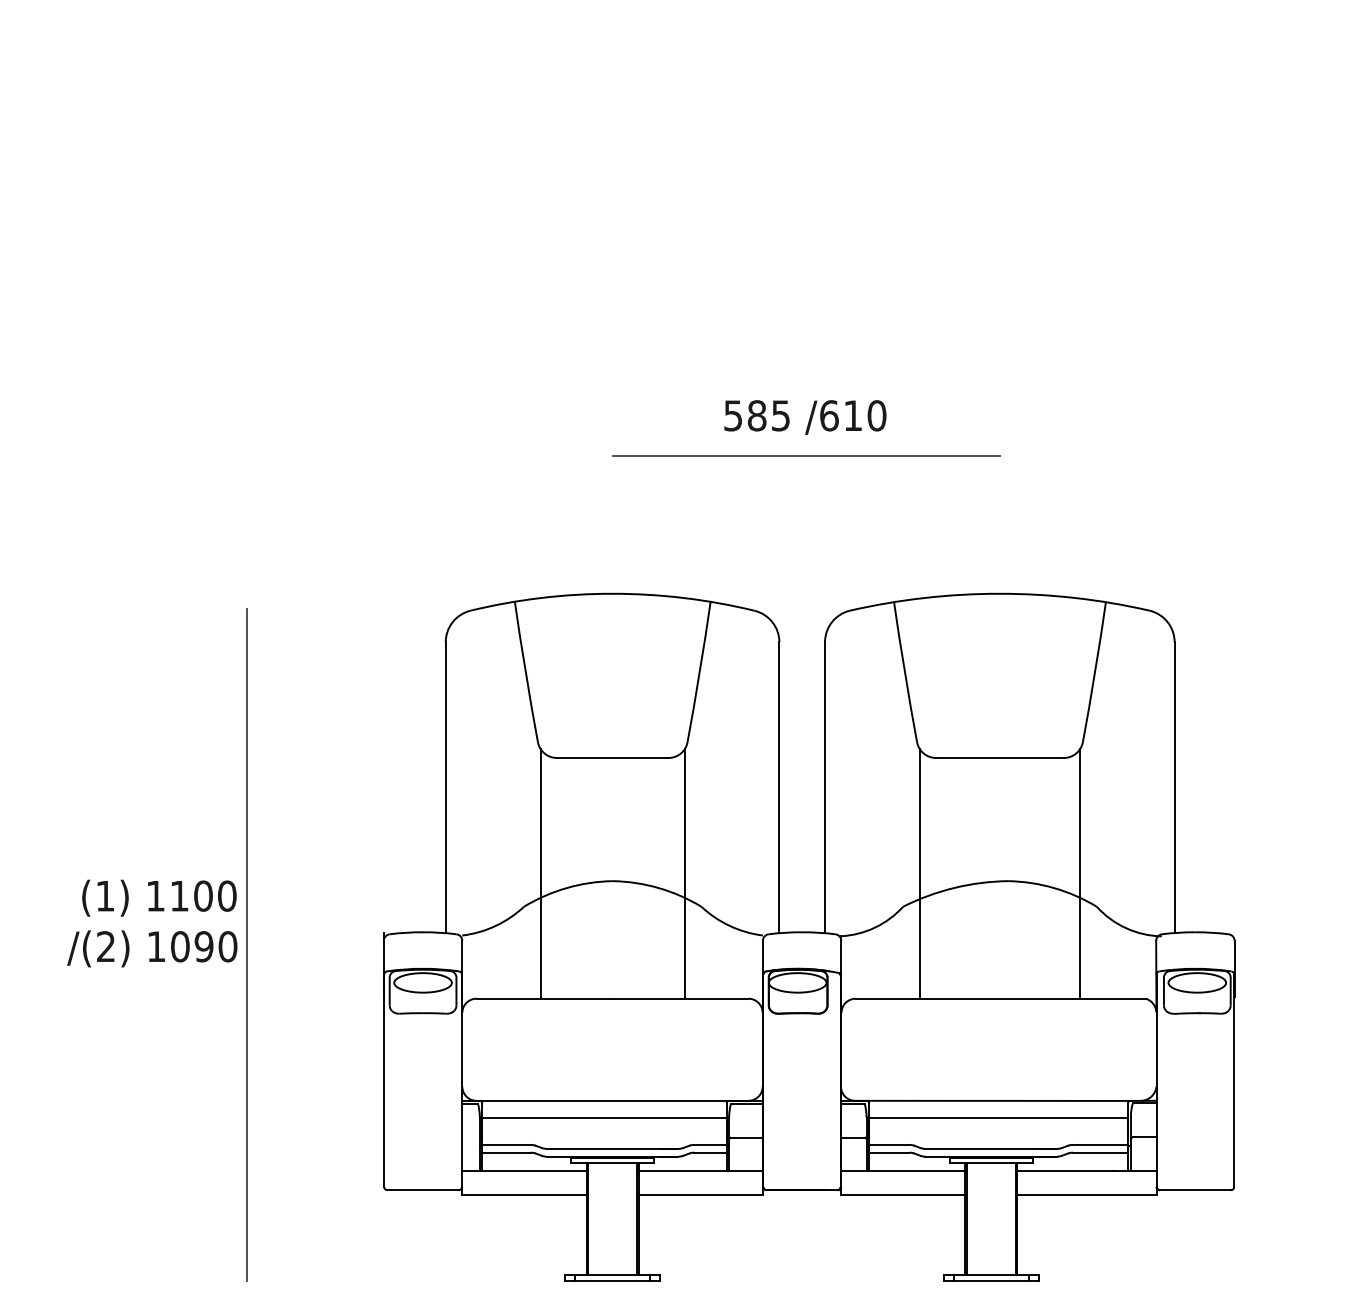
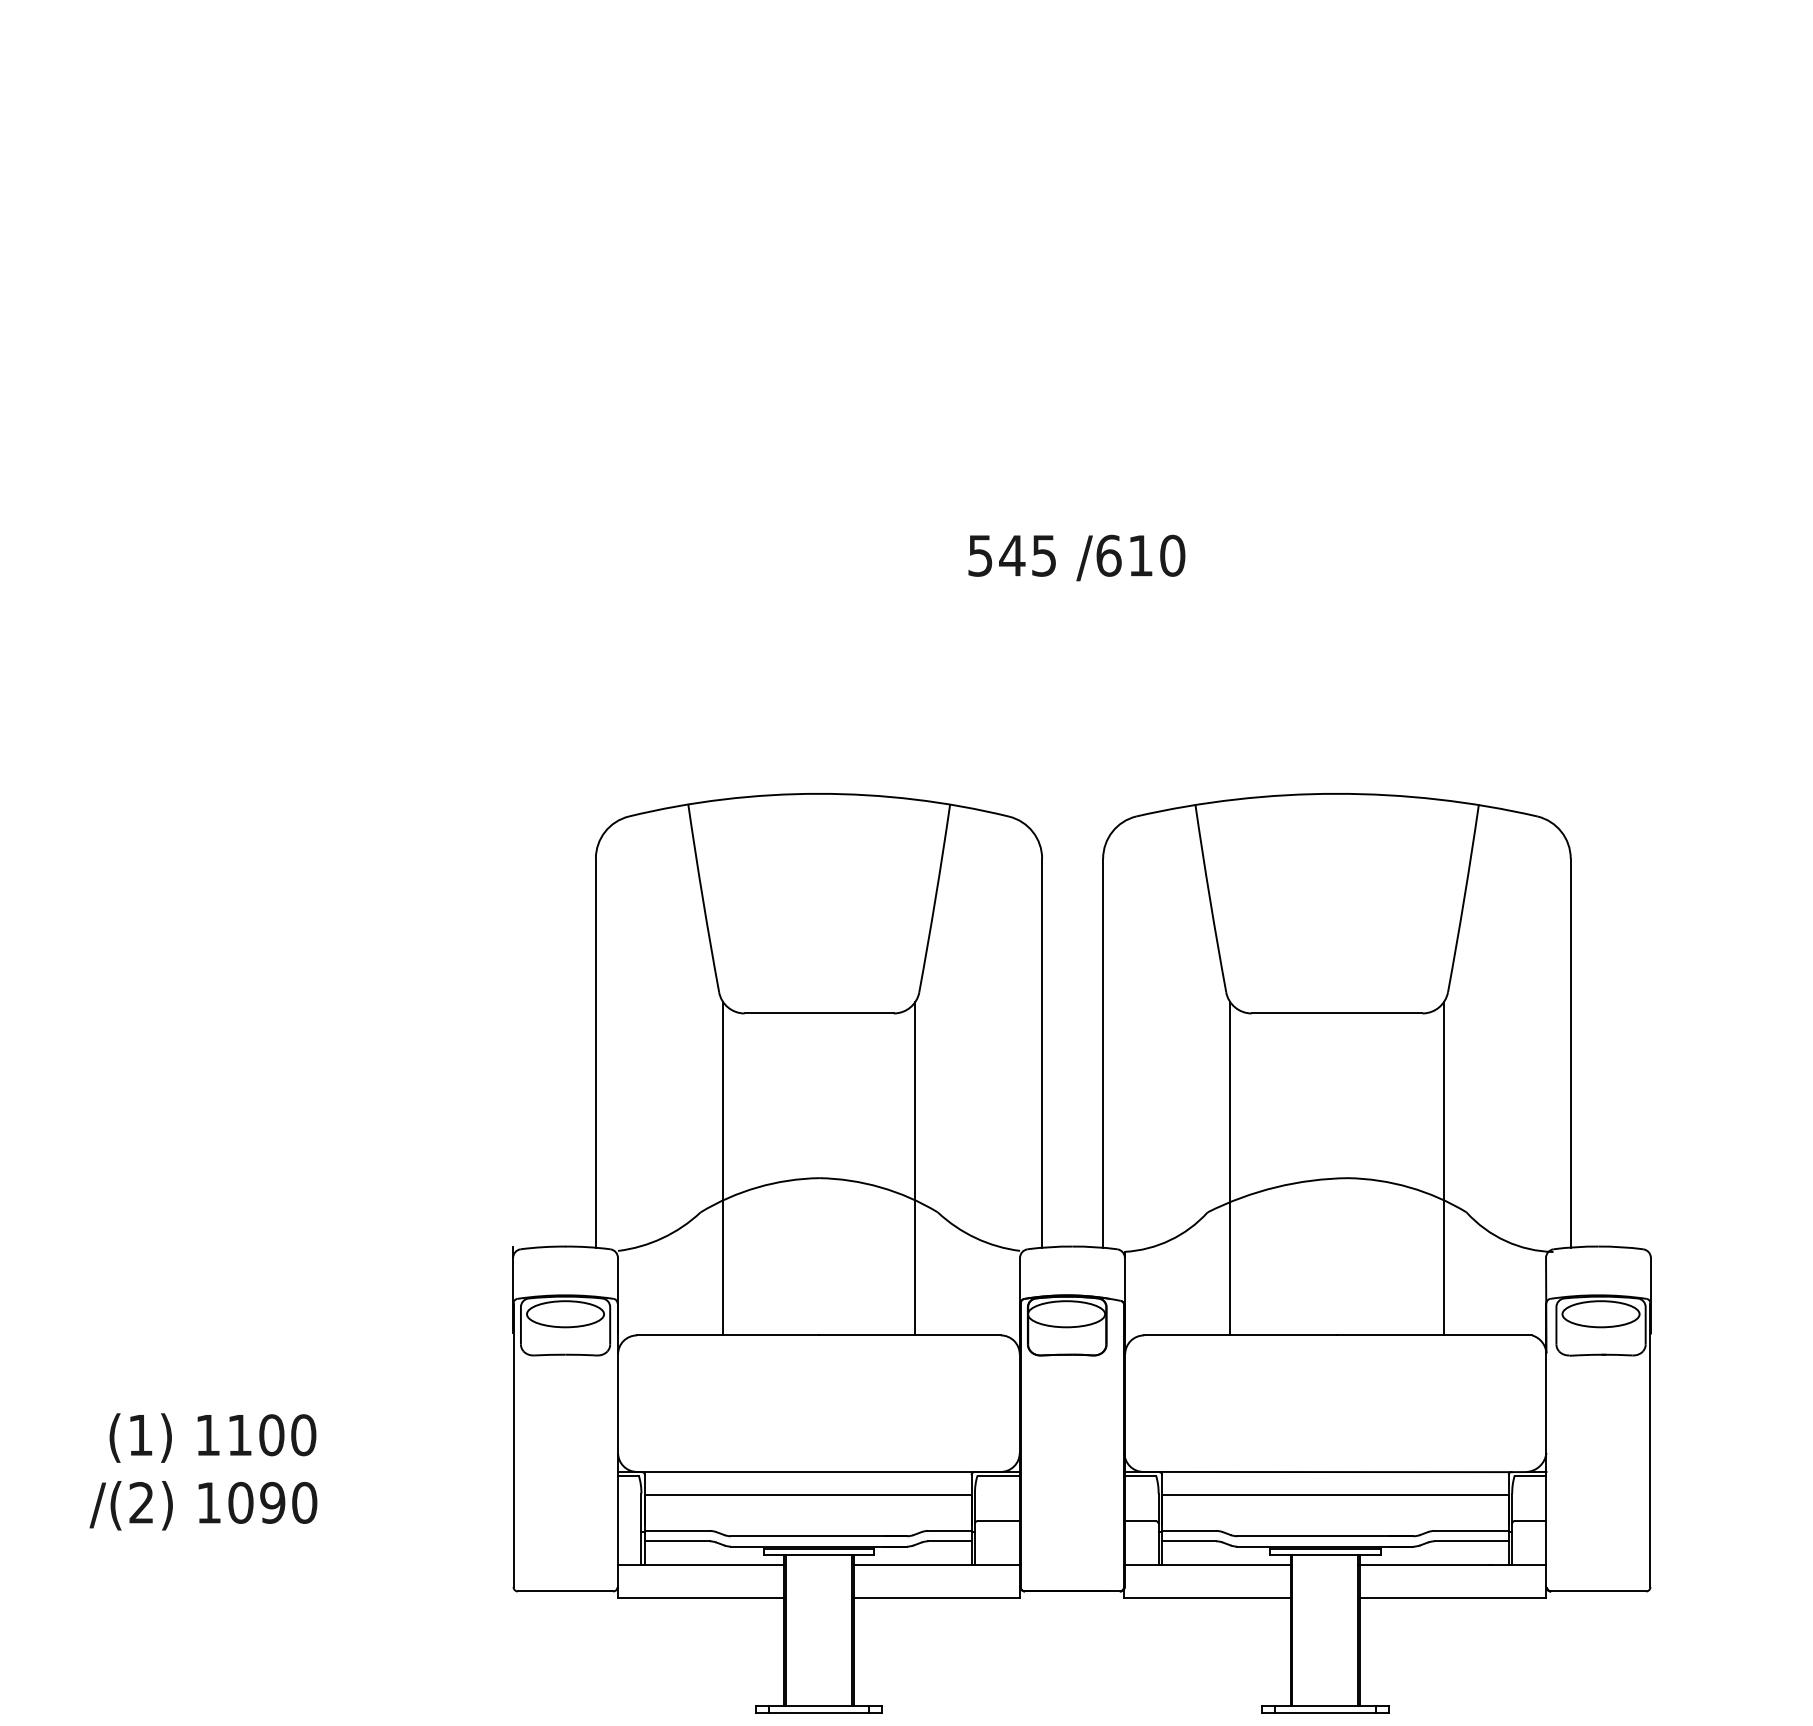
text: (757, 415) -> (1012, 555), 585 -> 545
line: (806, 455) -> (1078, 609), removed
text: (152, 923) -> (203, 1471), moved
line: (247, 944) -> (330, 1263), removed

